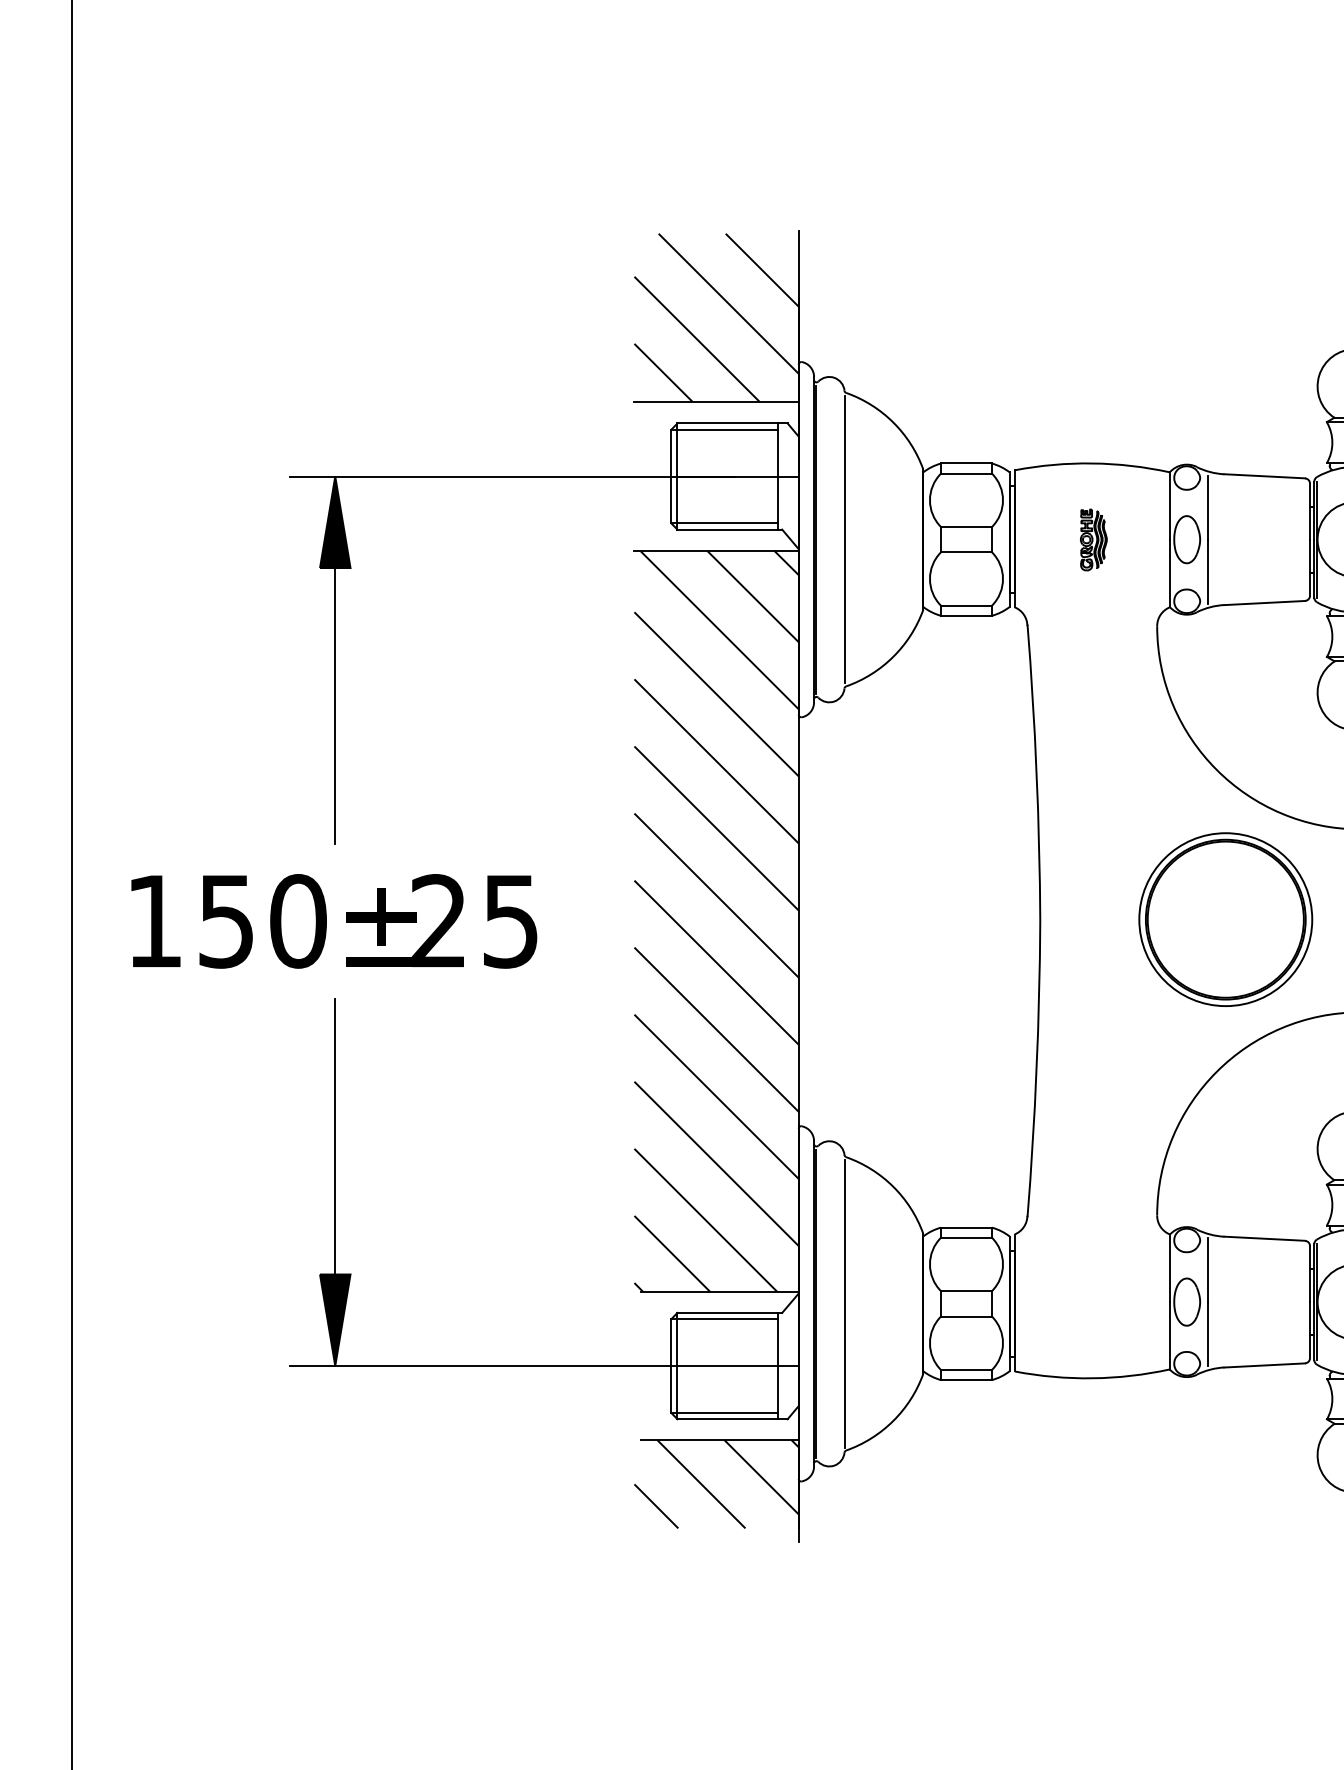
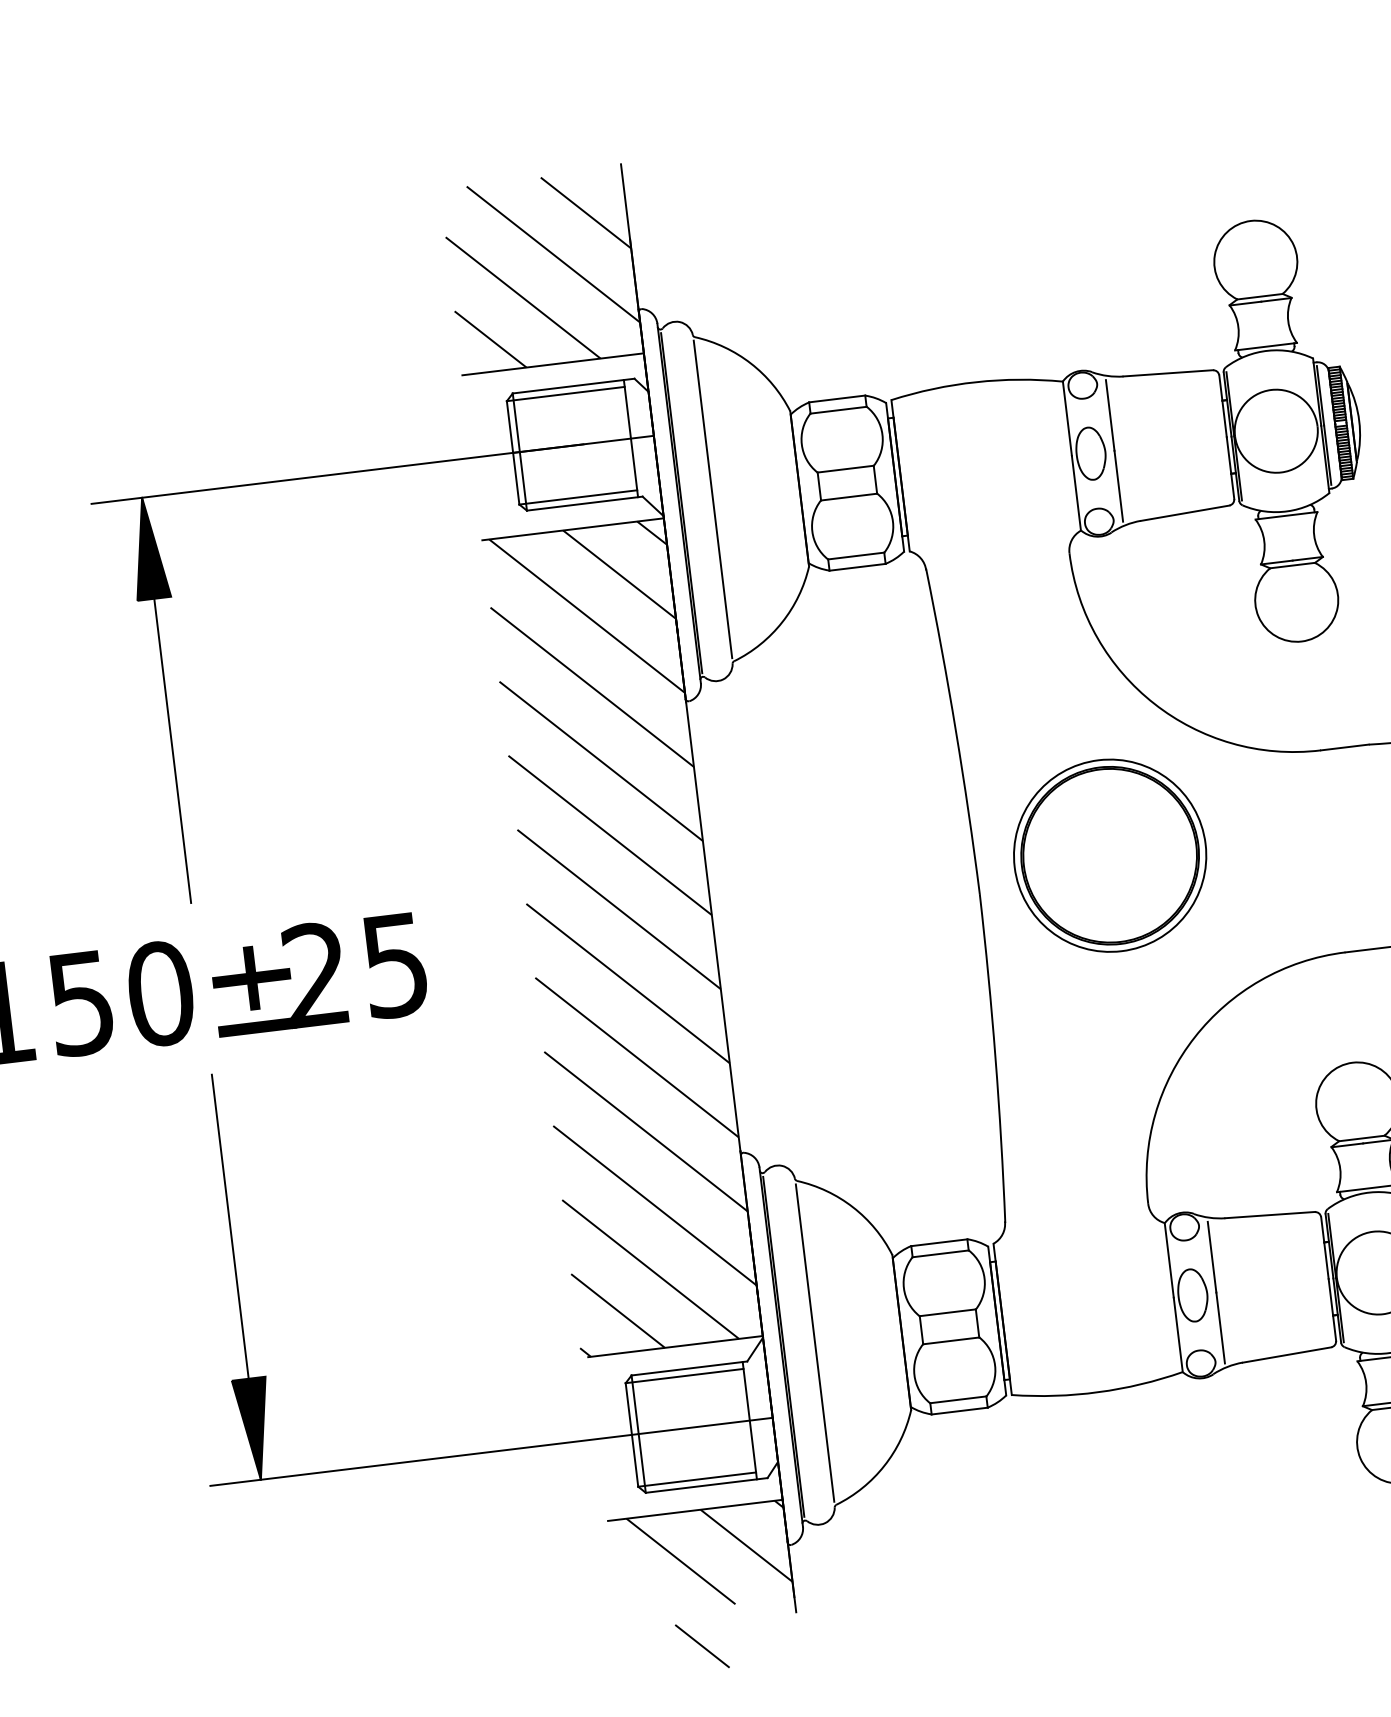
part: (1093, 539) -> (987, 465), removed
part: (1225, 919) -> (1109, 855), moved
line: (656, 1506) -> (702, 1646), moved

